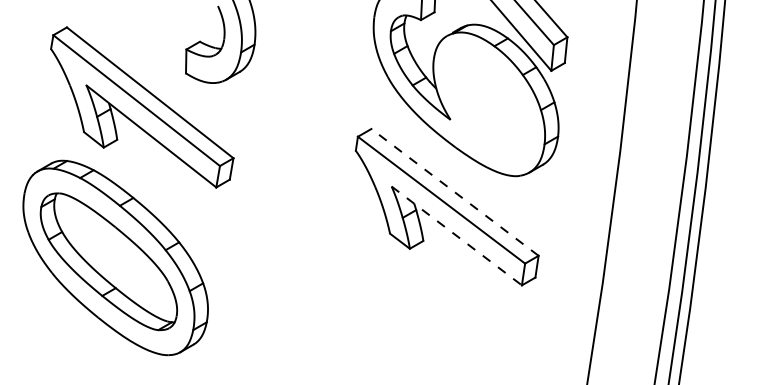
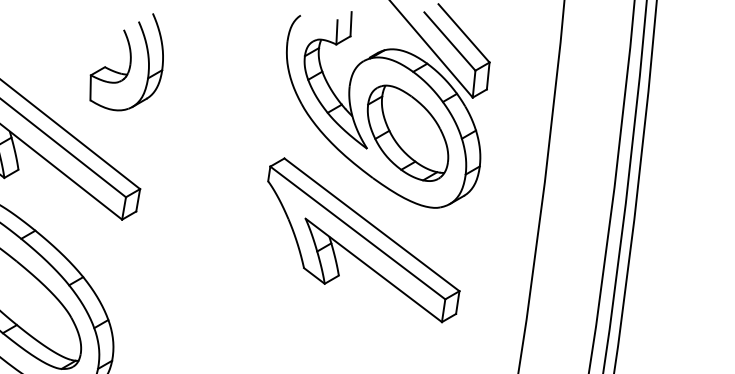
part: (489, 104) -> (408, 132), added
line: (455, 192) -> (372, 224), dashed -> solid
line: (456, 235) -> (373, 269), dashed -> solid

